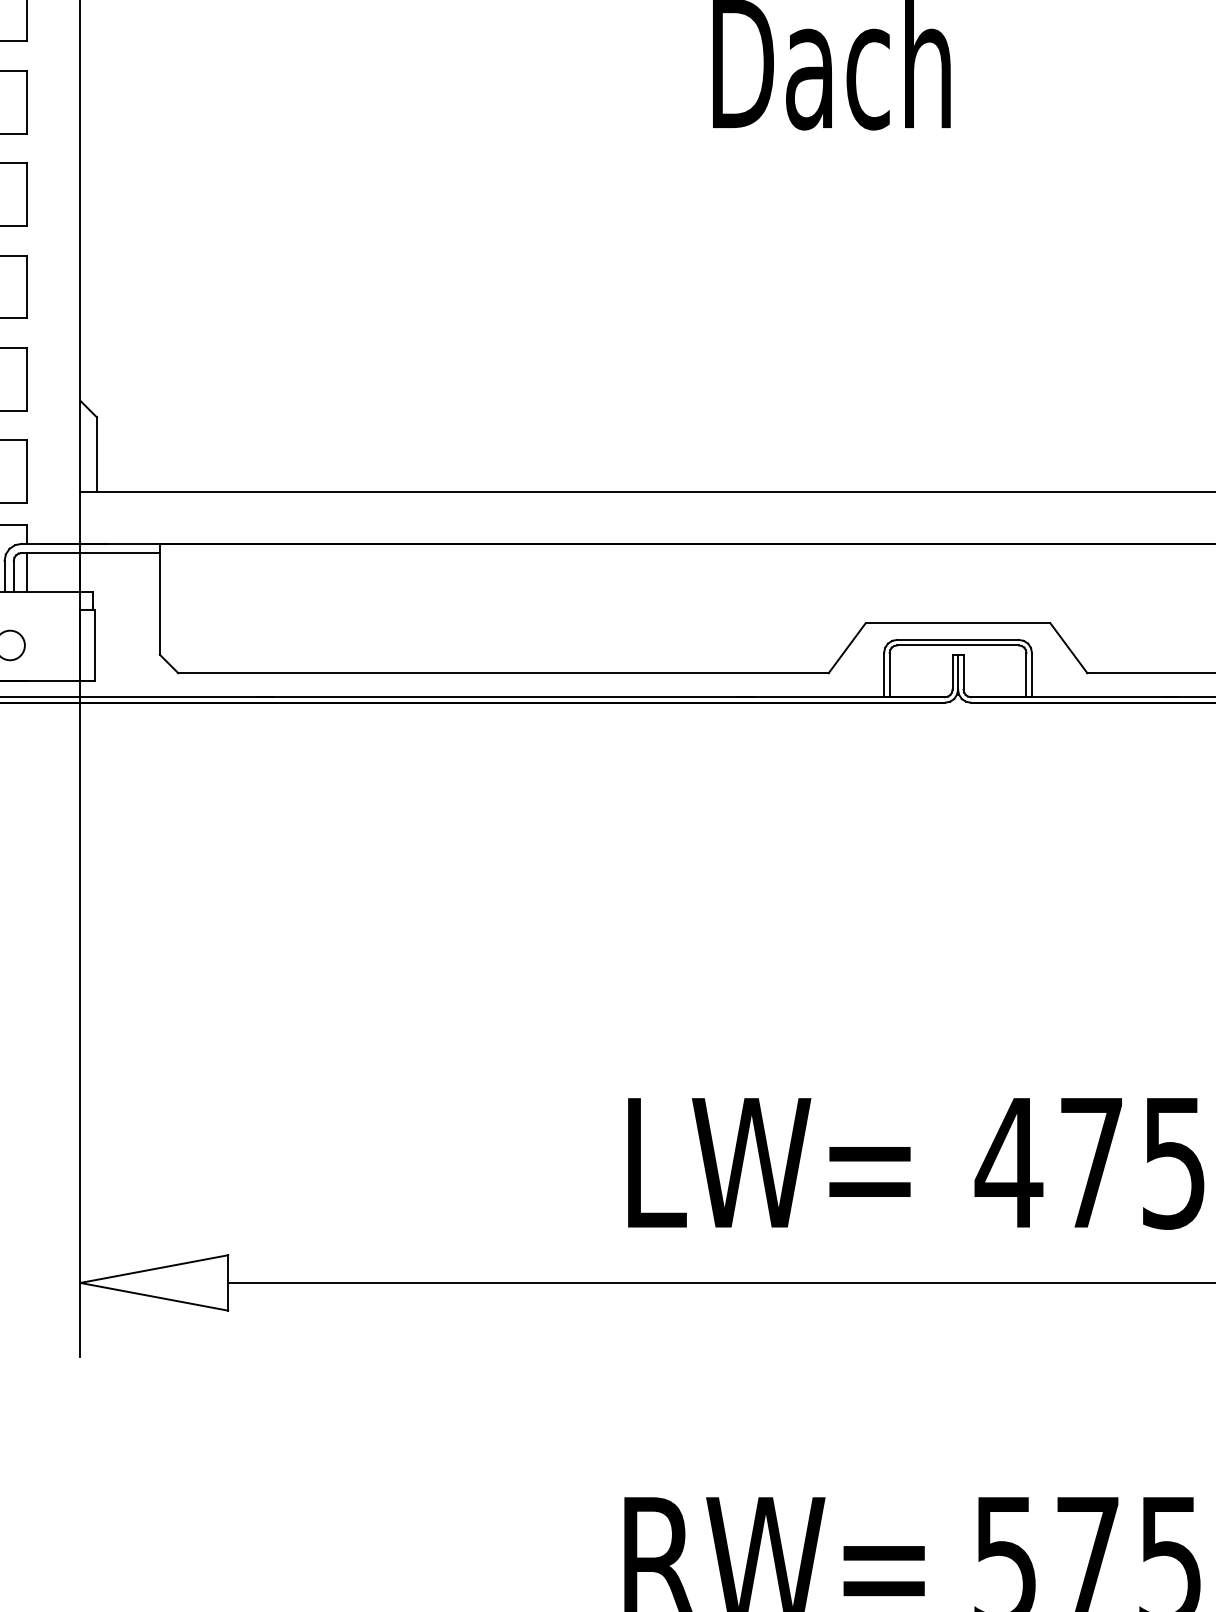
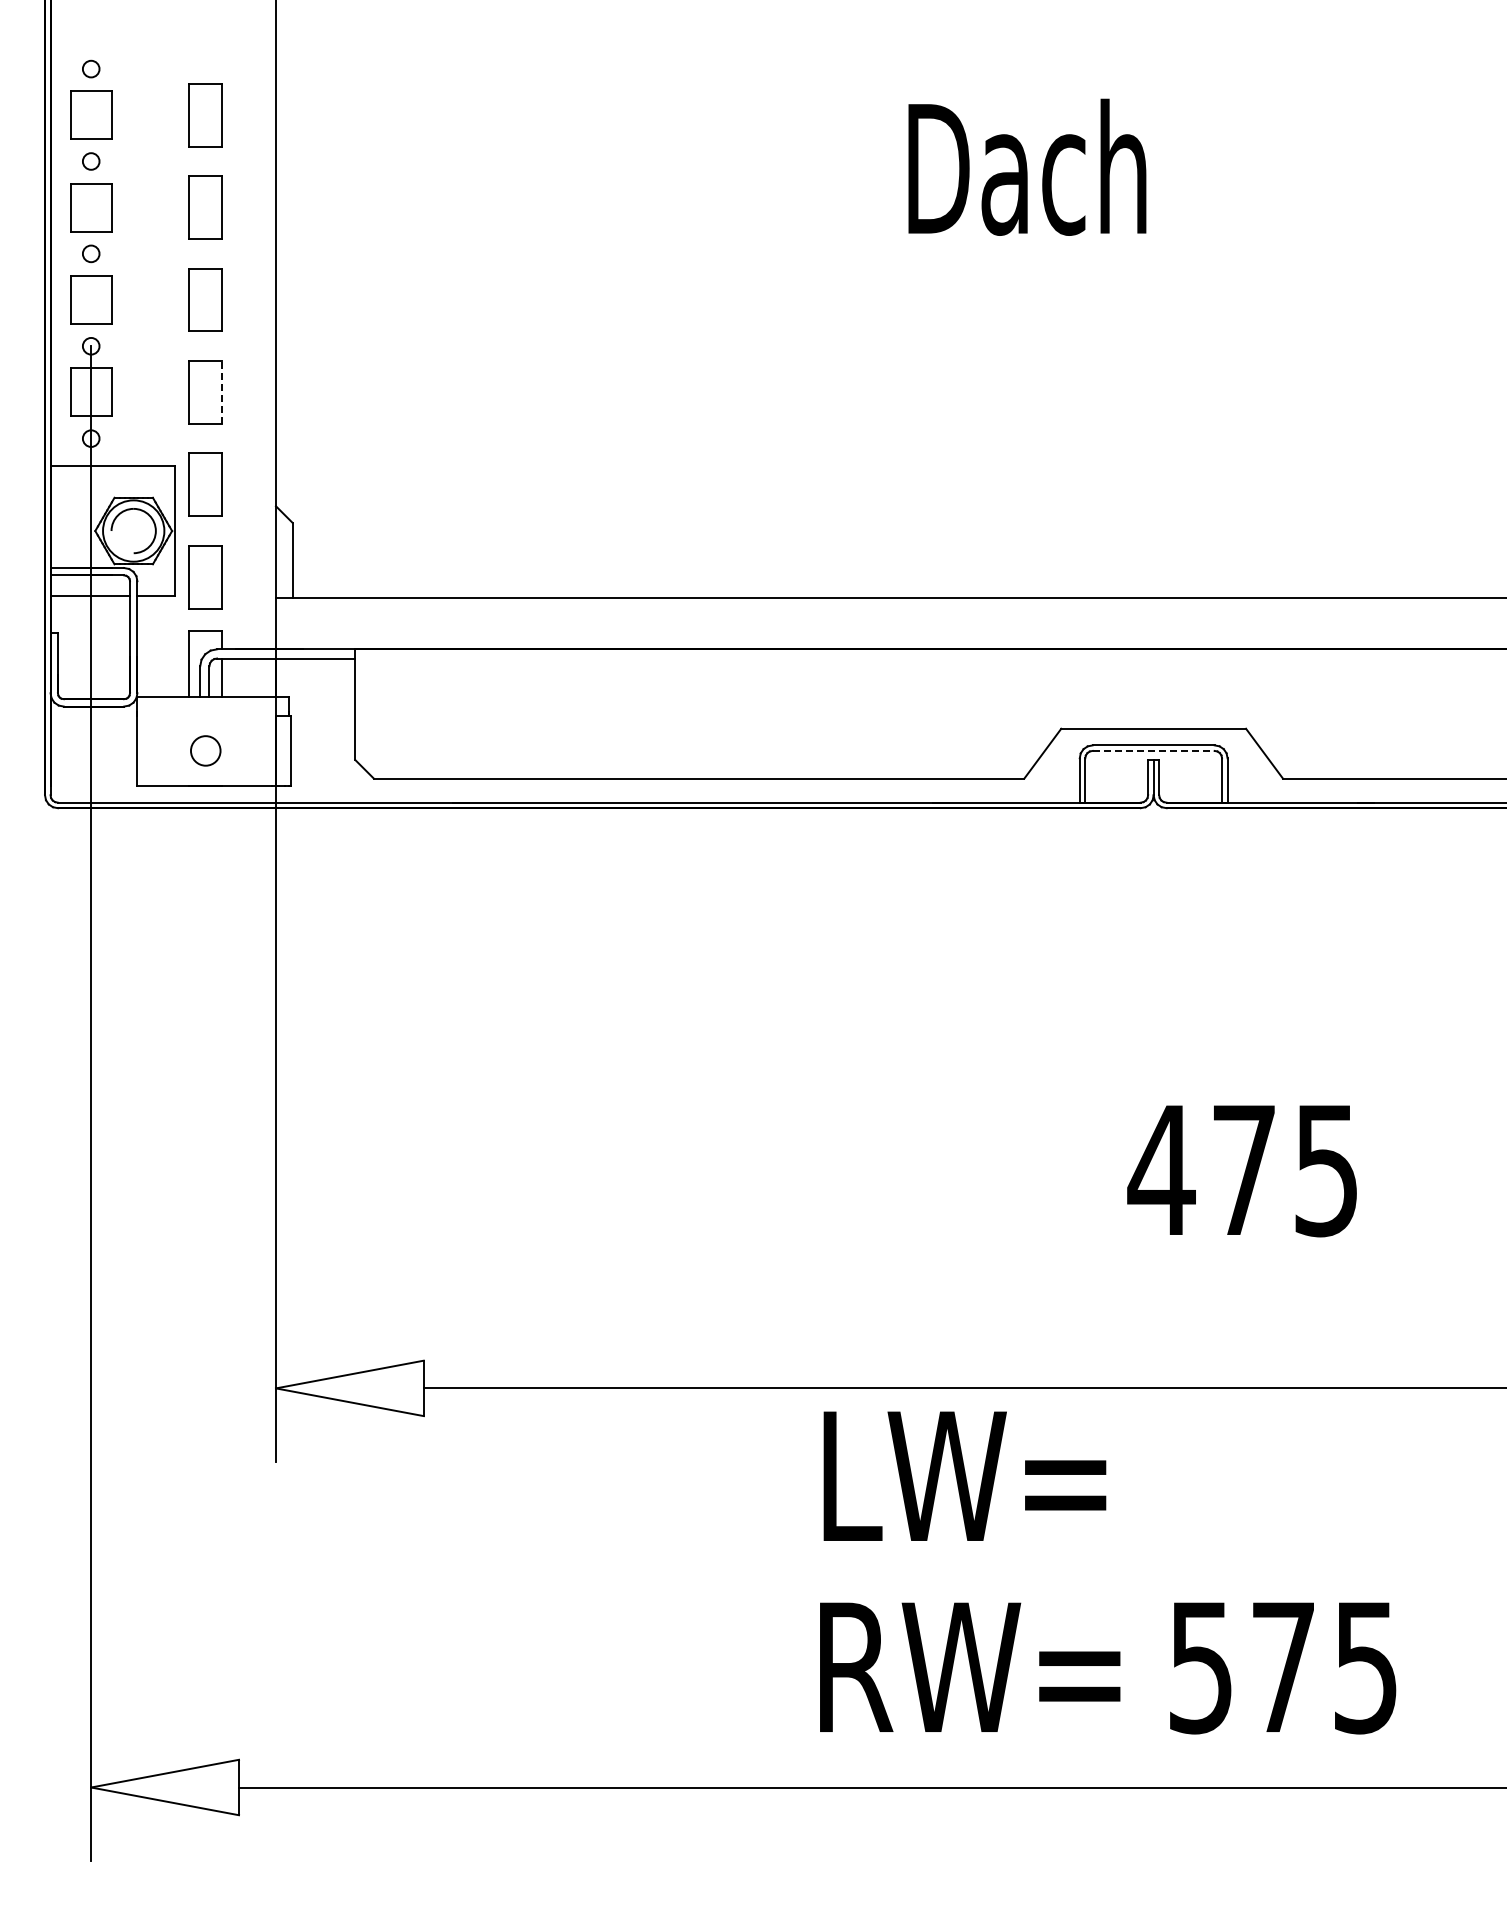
line: (26, 286) -> (222, 391), solid -> dashed
line: (957, 645) -> (1153, 750), solid -> dashed
text: (768, 1162) -> (964, 1475), moved
text: (1088, 1164) -> (1241, 1171), moved

